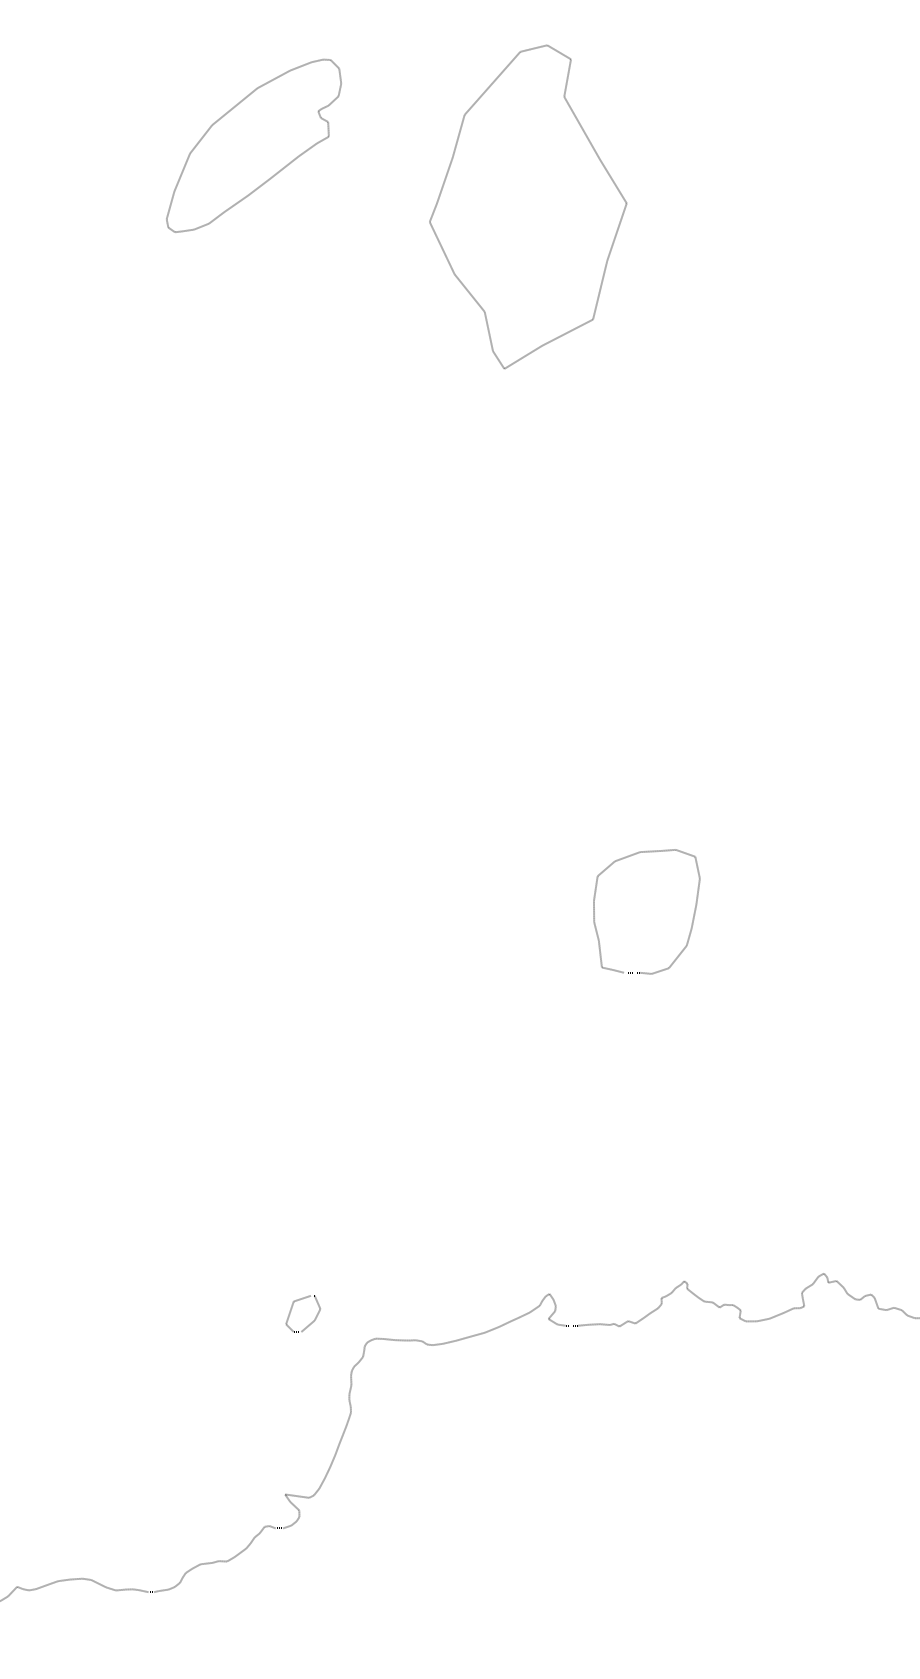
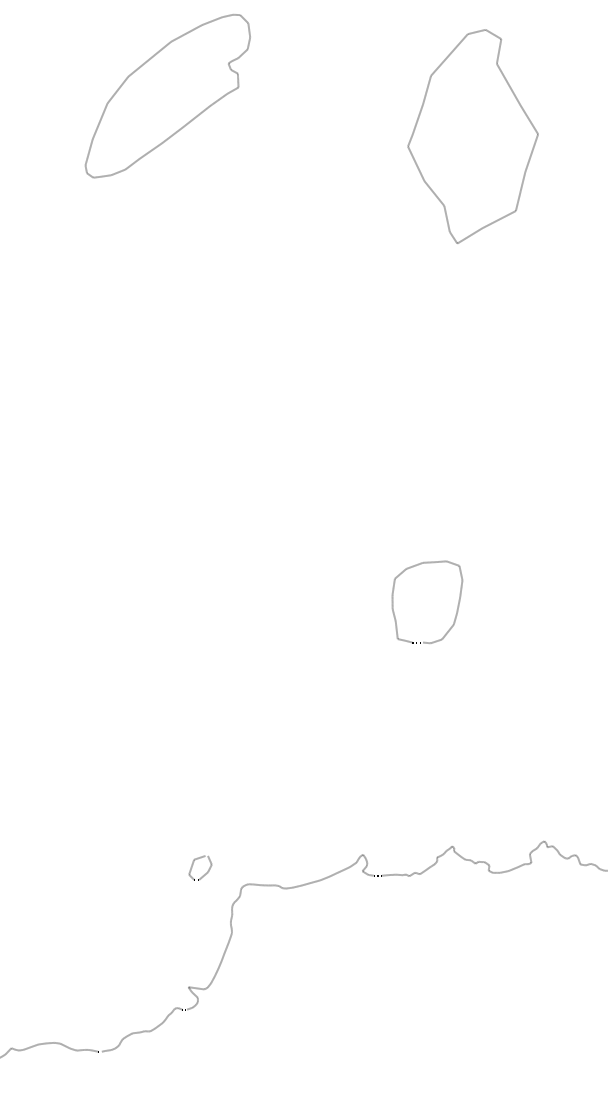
part: (253, 146) -> (167, 96), size x1.43
part: (527, 206) -> (472, 136), moved

